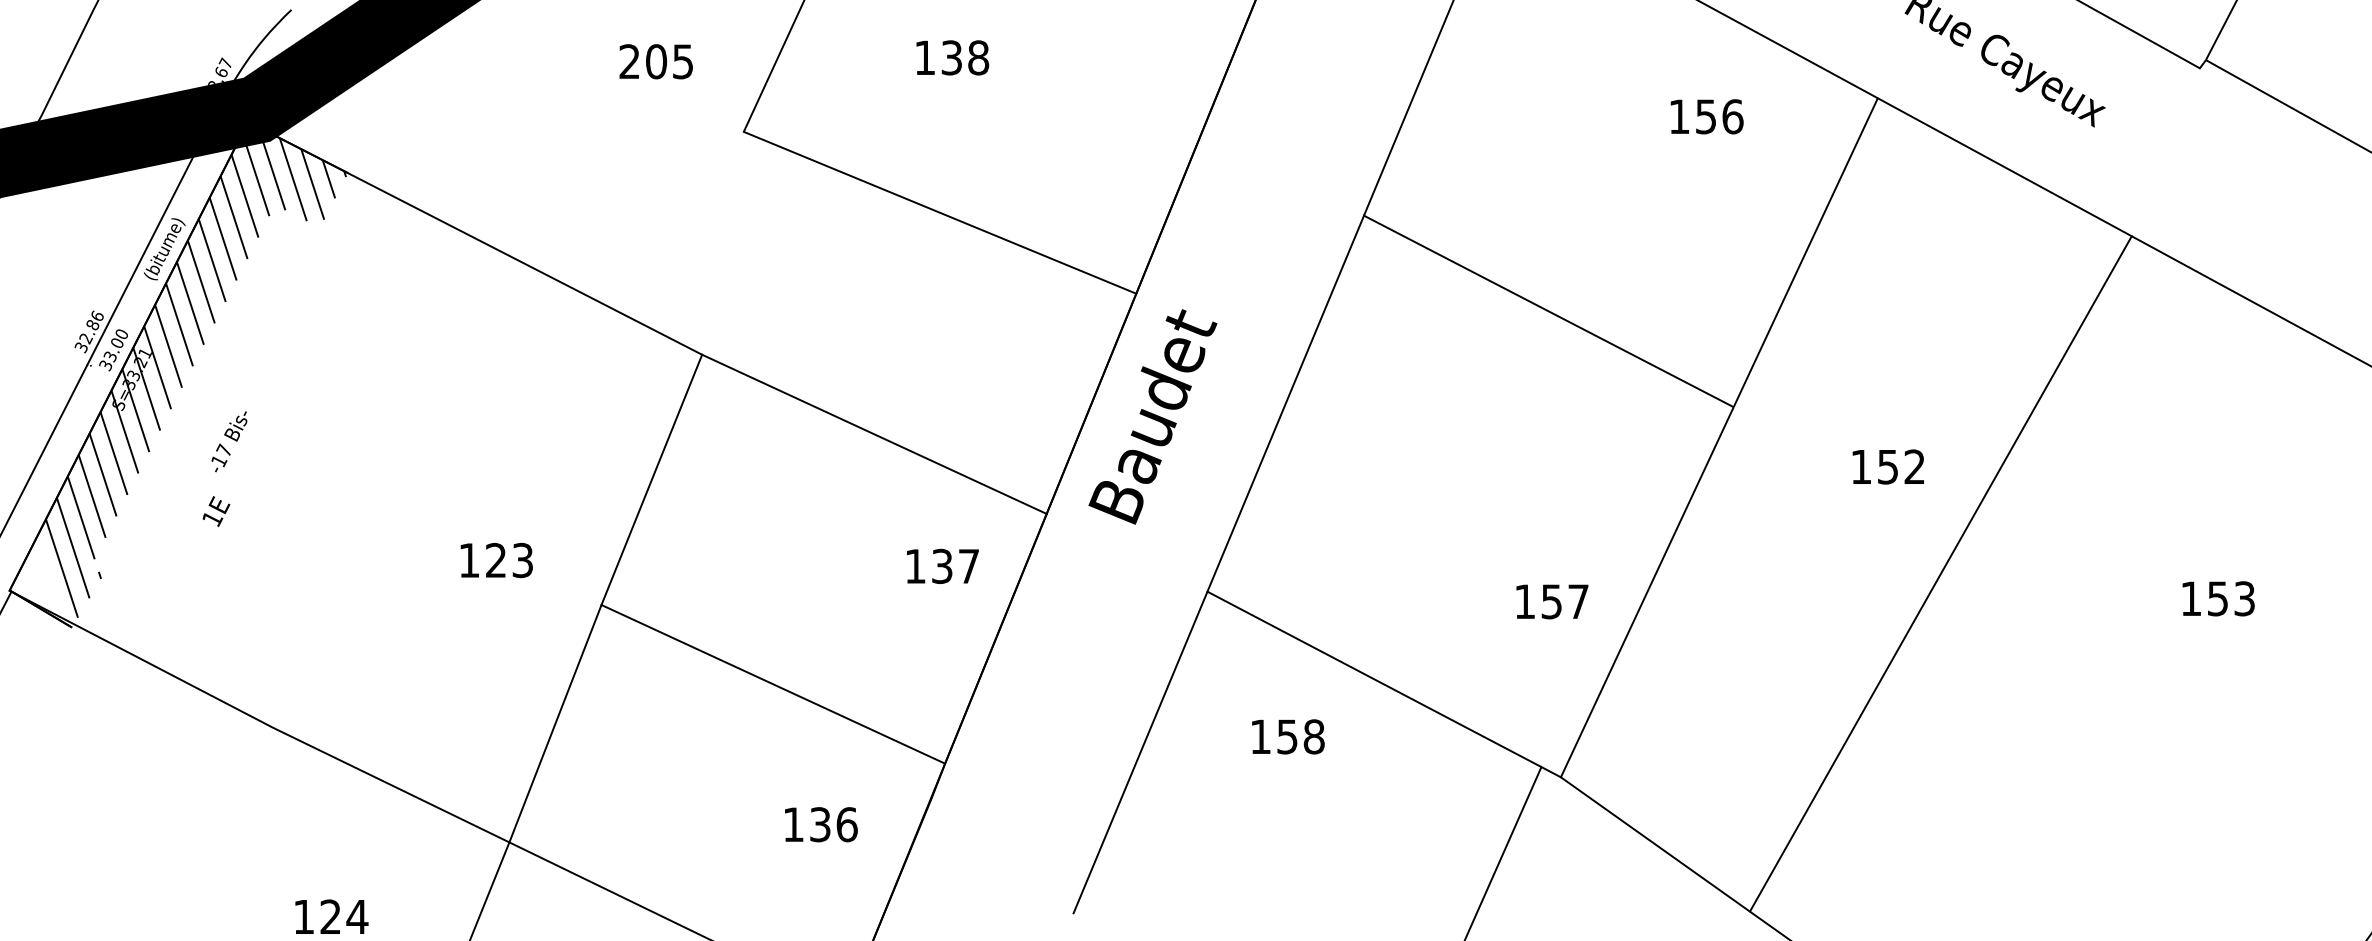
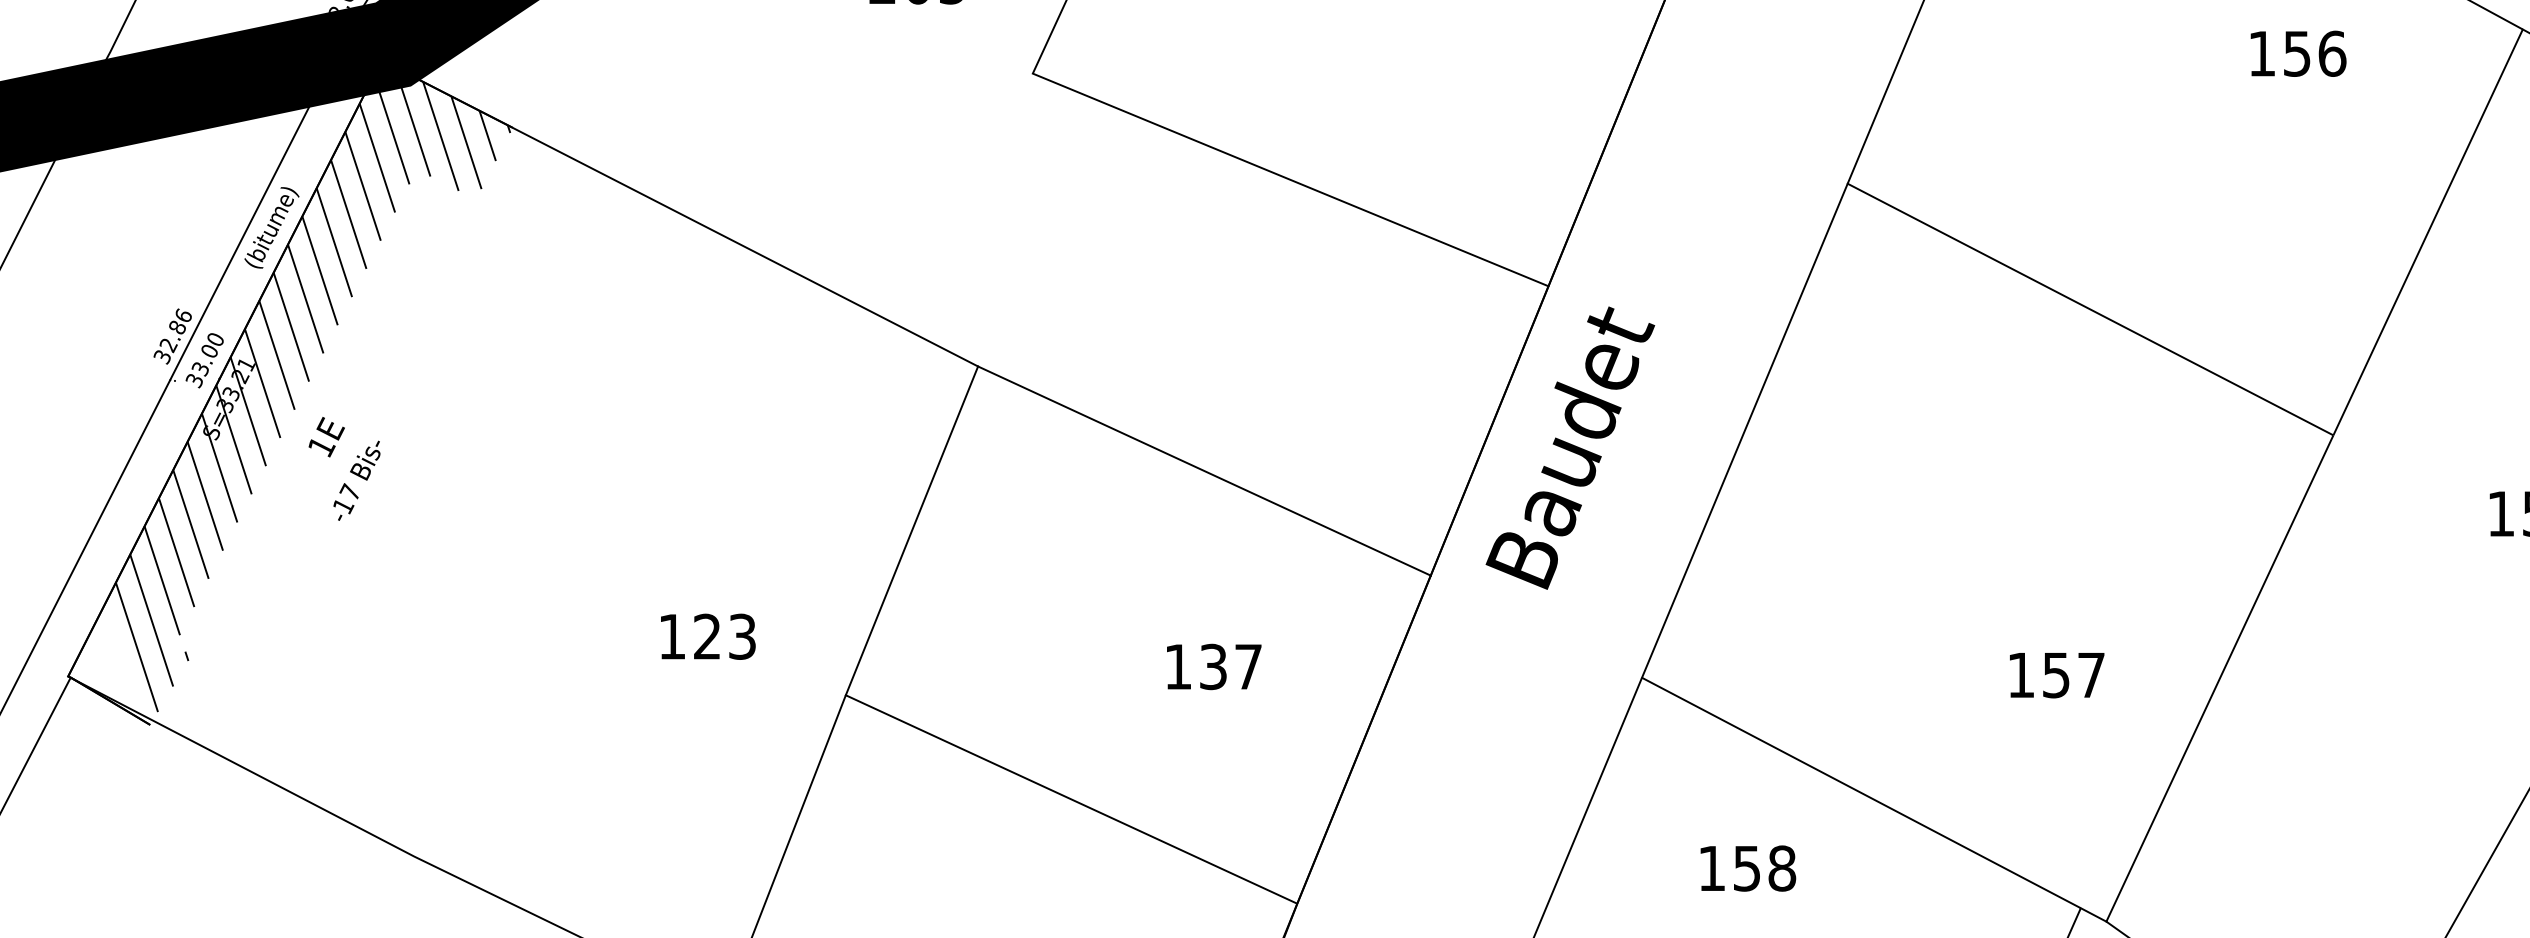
text: (216, 511) -> (326, 437), moved
text: (942, 565) -> (1213, 665), moved
text: (1552, 601) -> (2057, 674), moved

